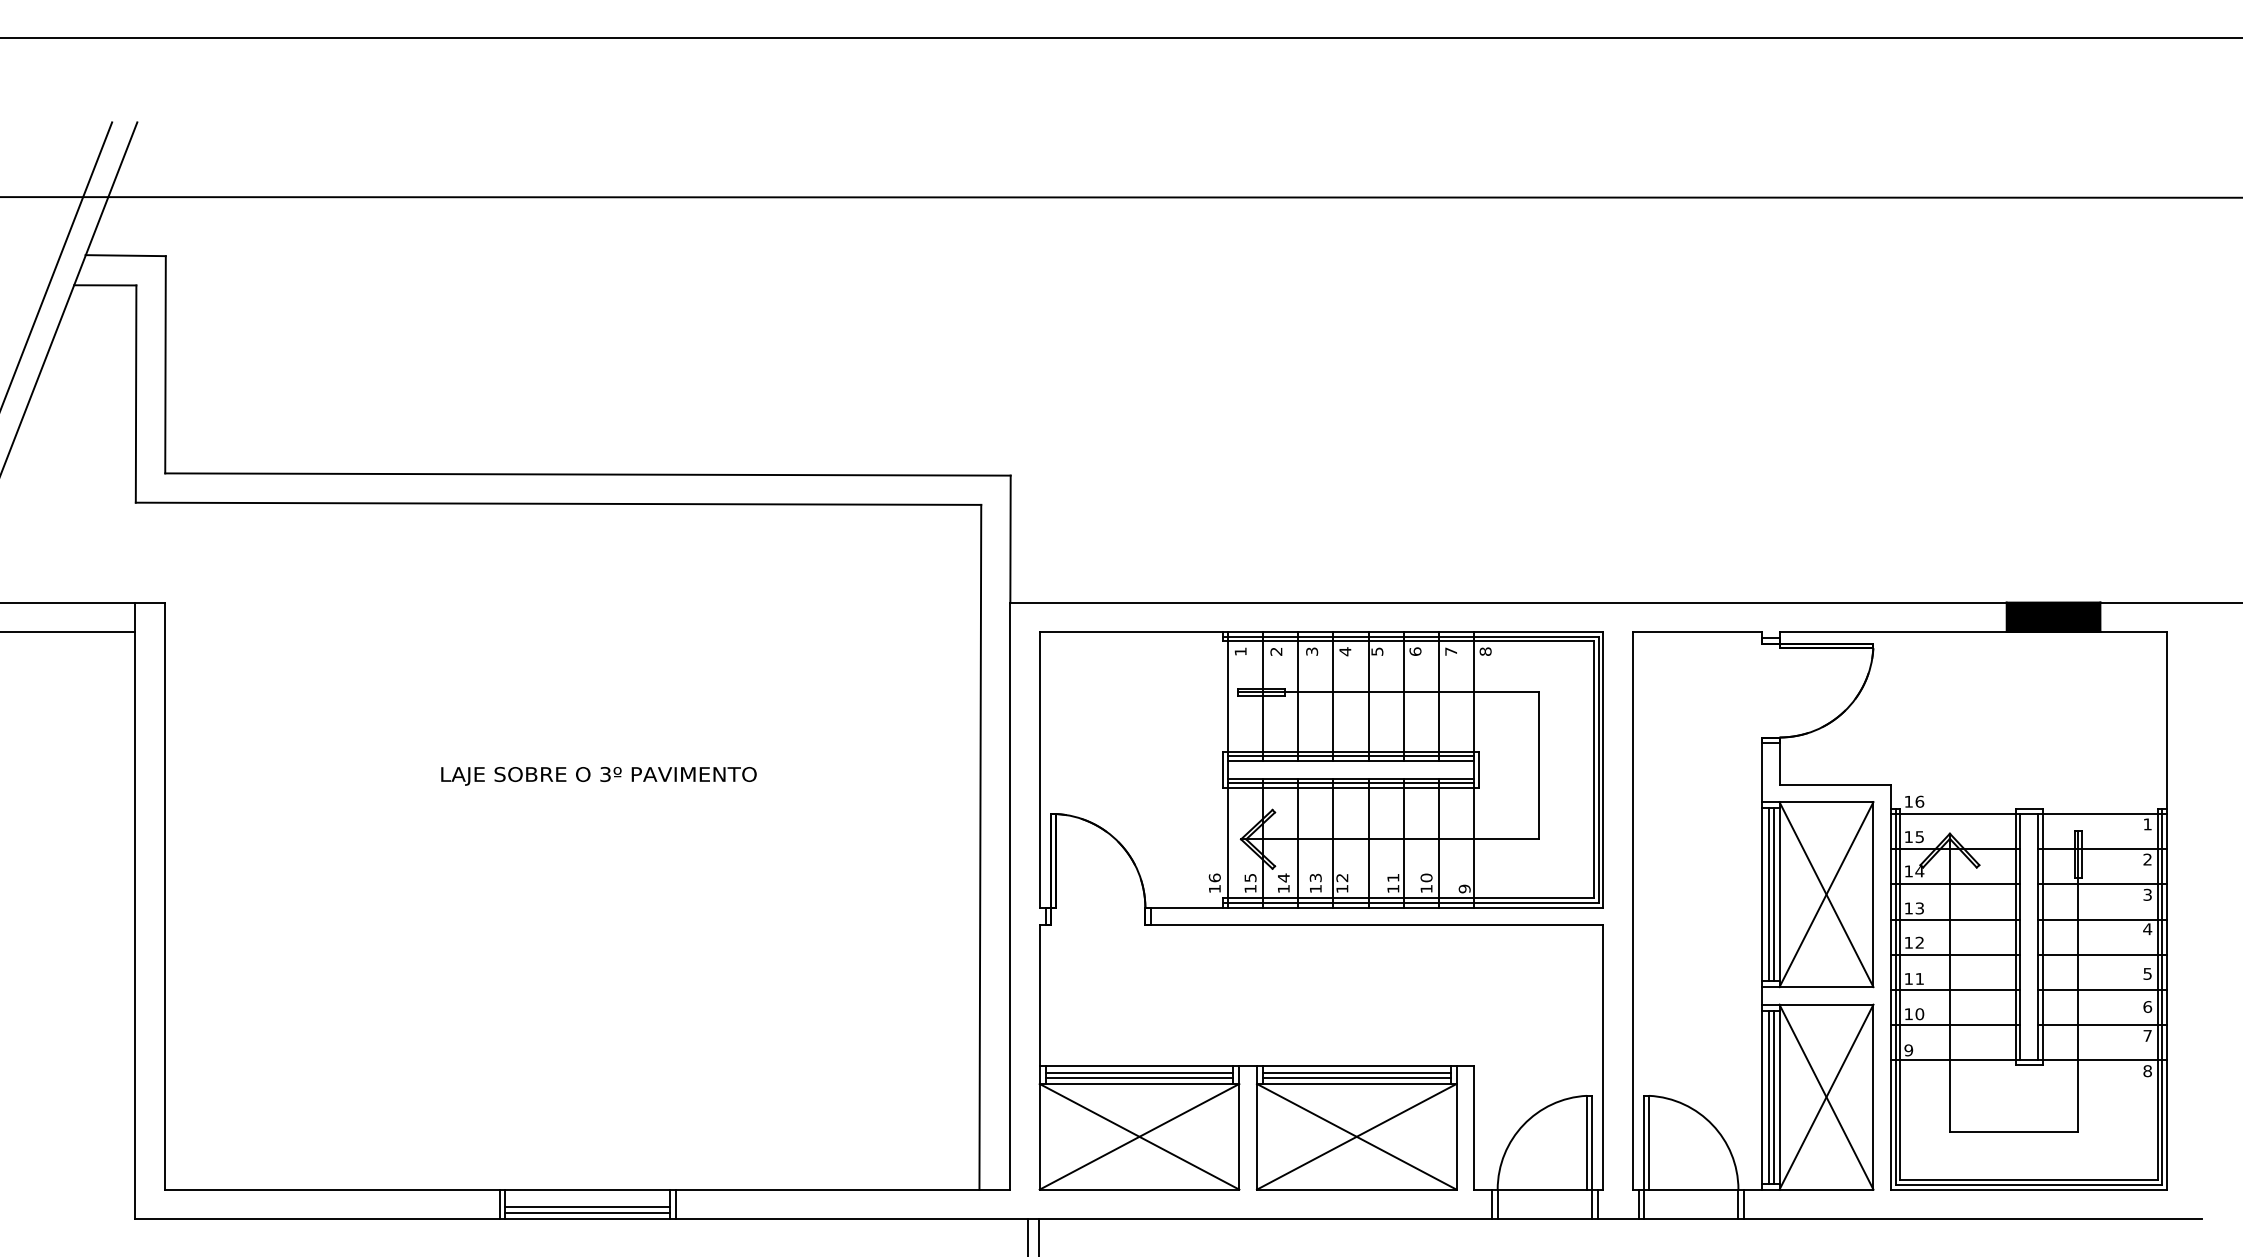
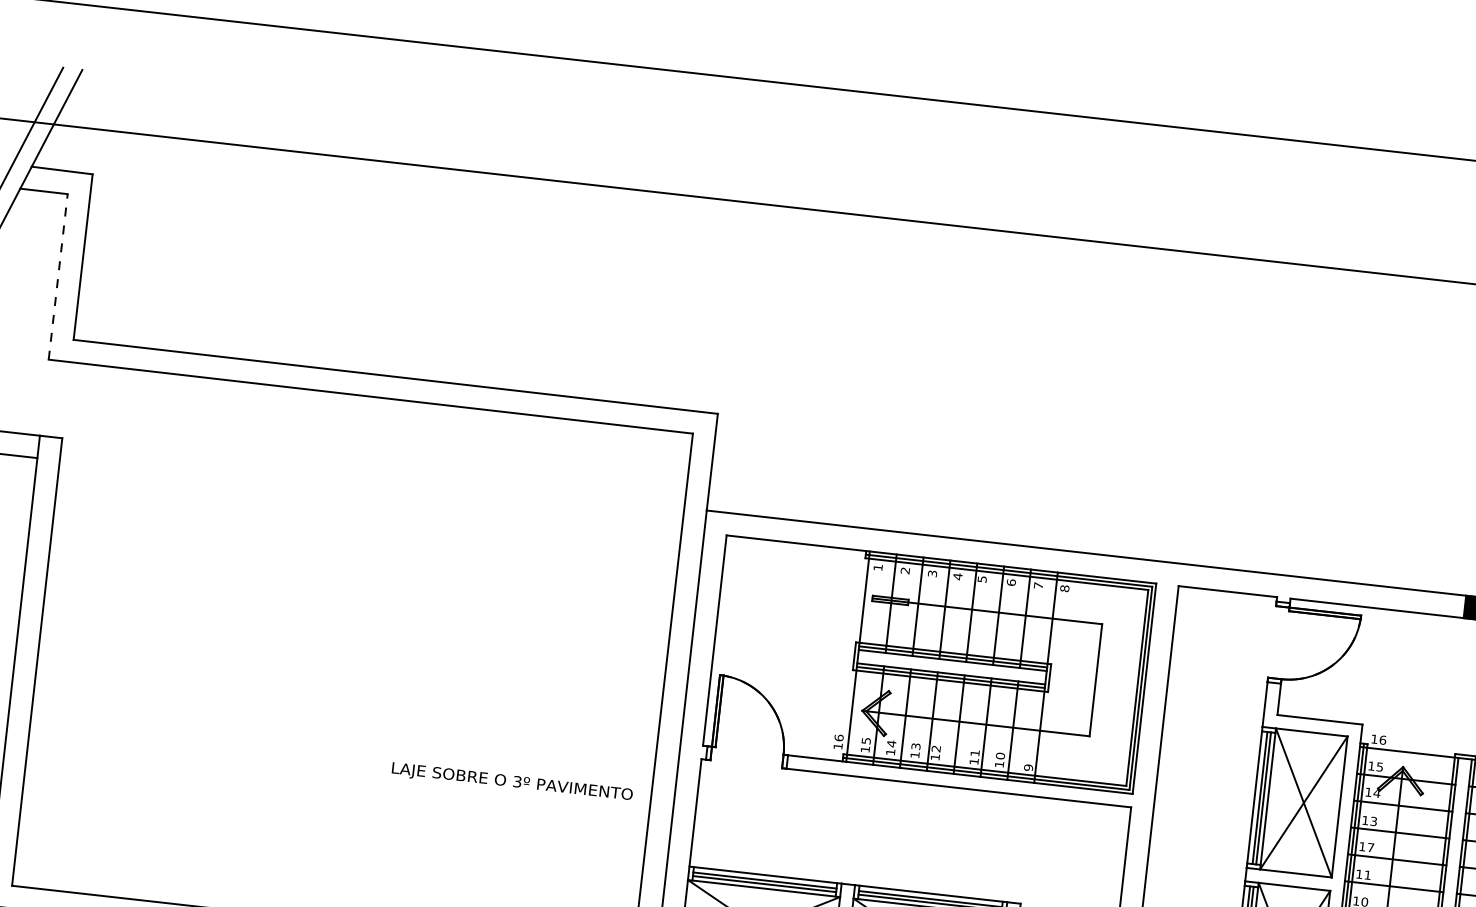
line: (136, 394) -> (58, 277), solid -> dashed
text: (598, 776) -> (511, 782), moved
text: (1919, 942) -> (1370, 847), 12 -> 17

